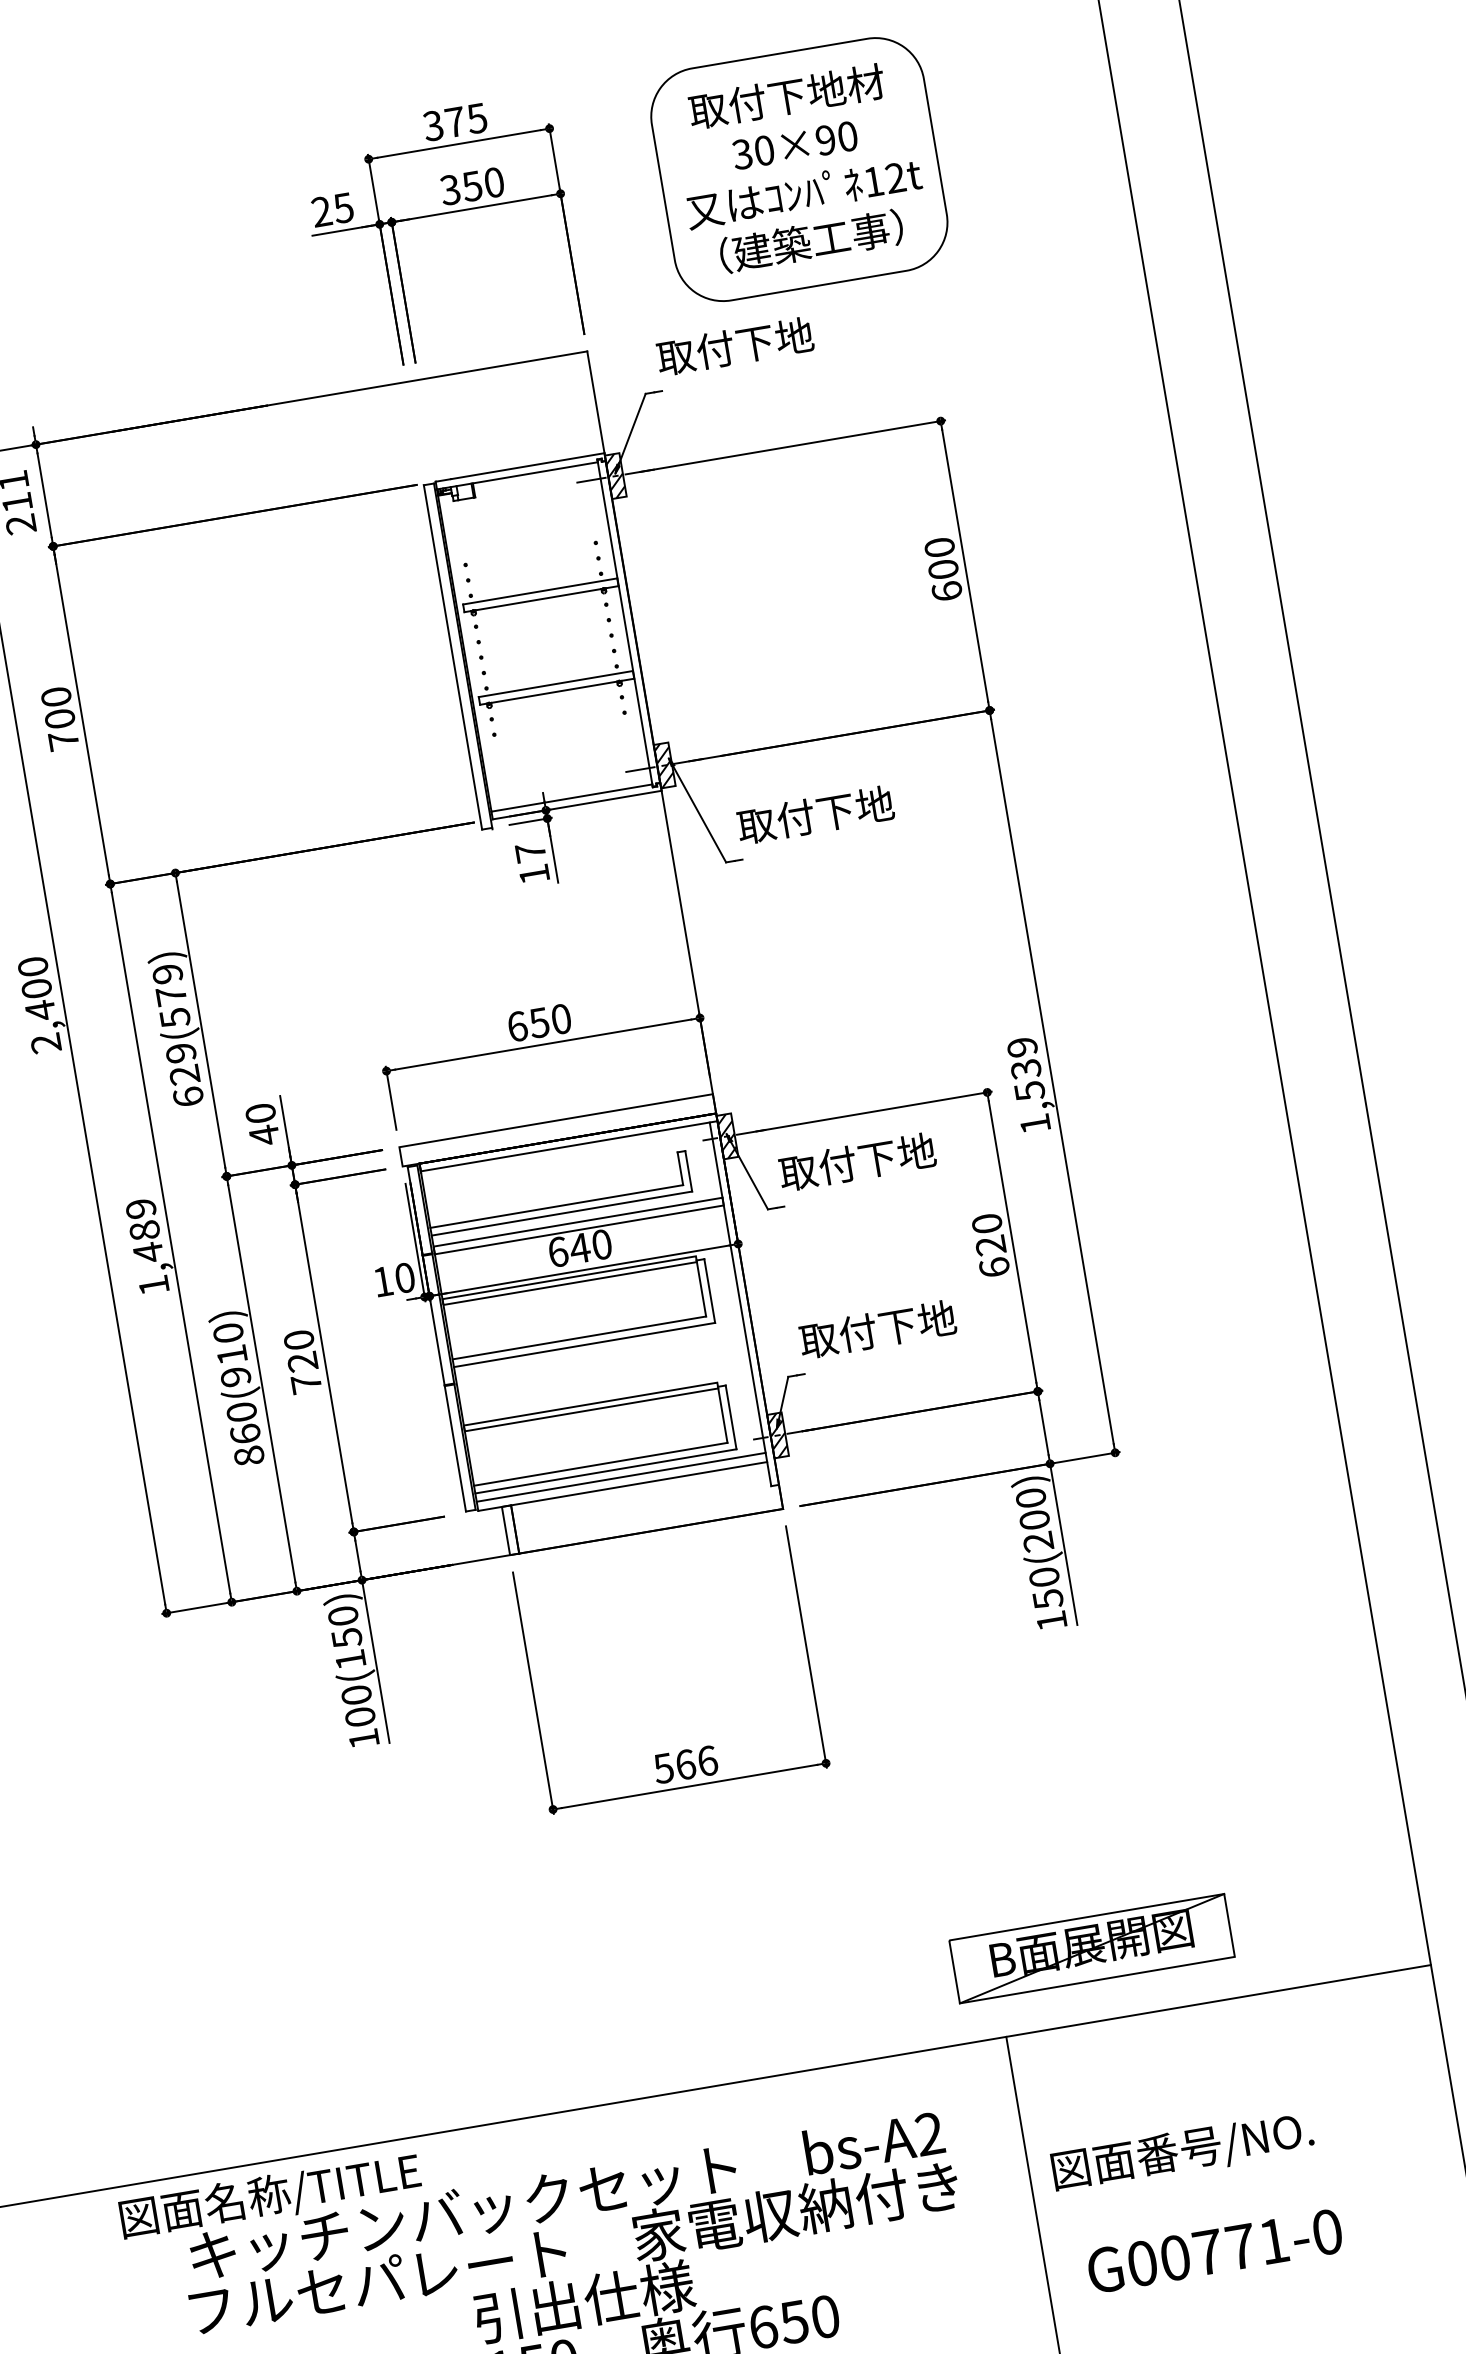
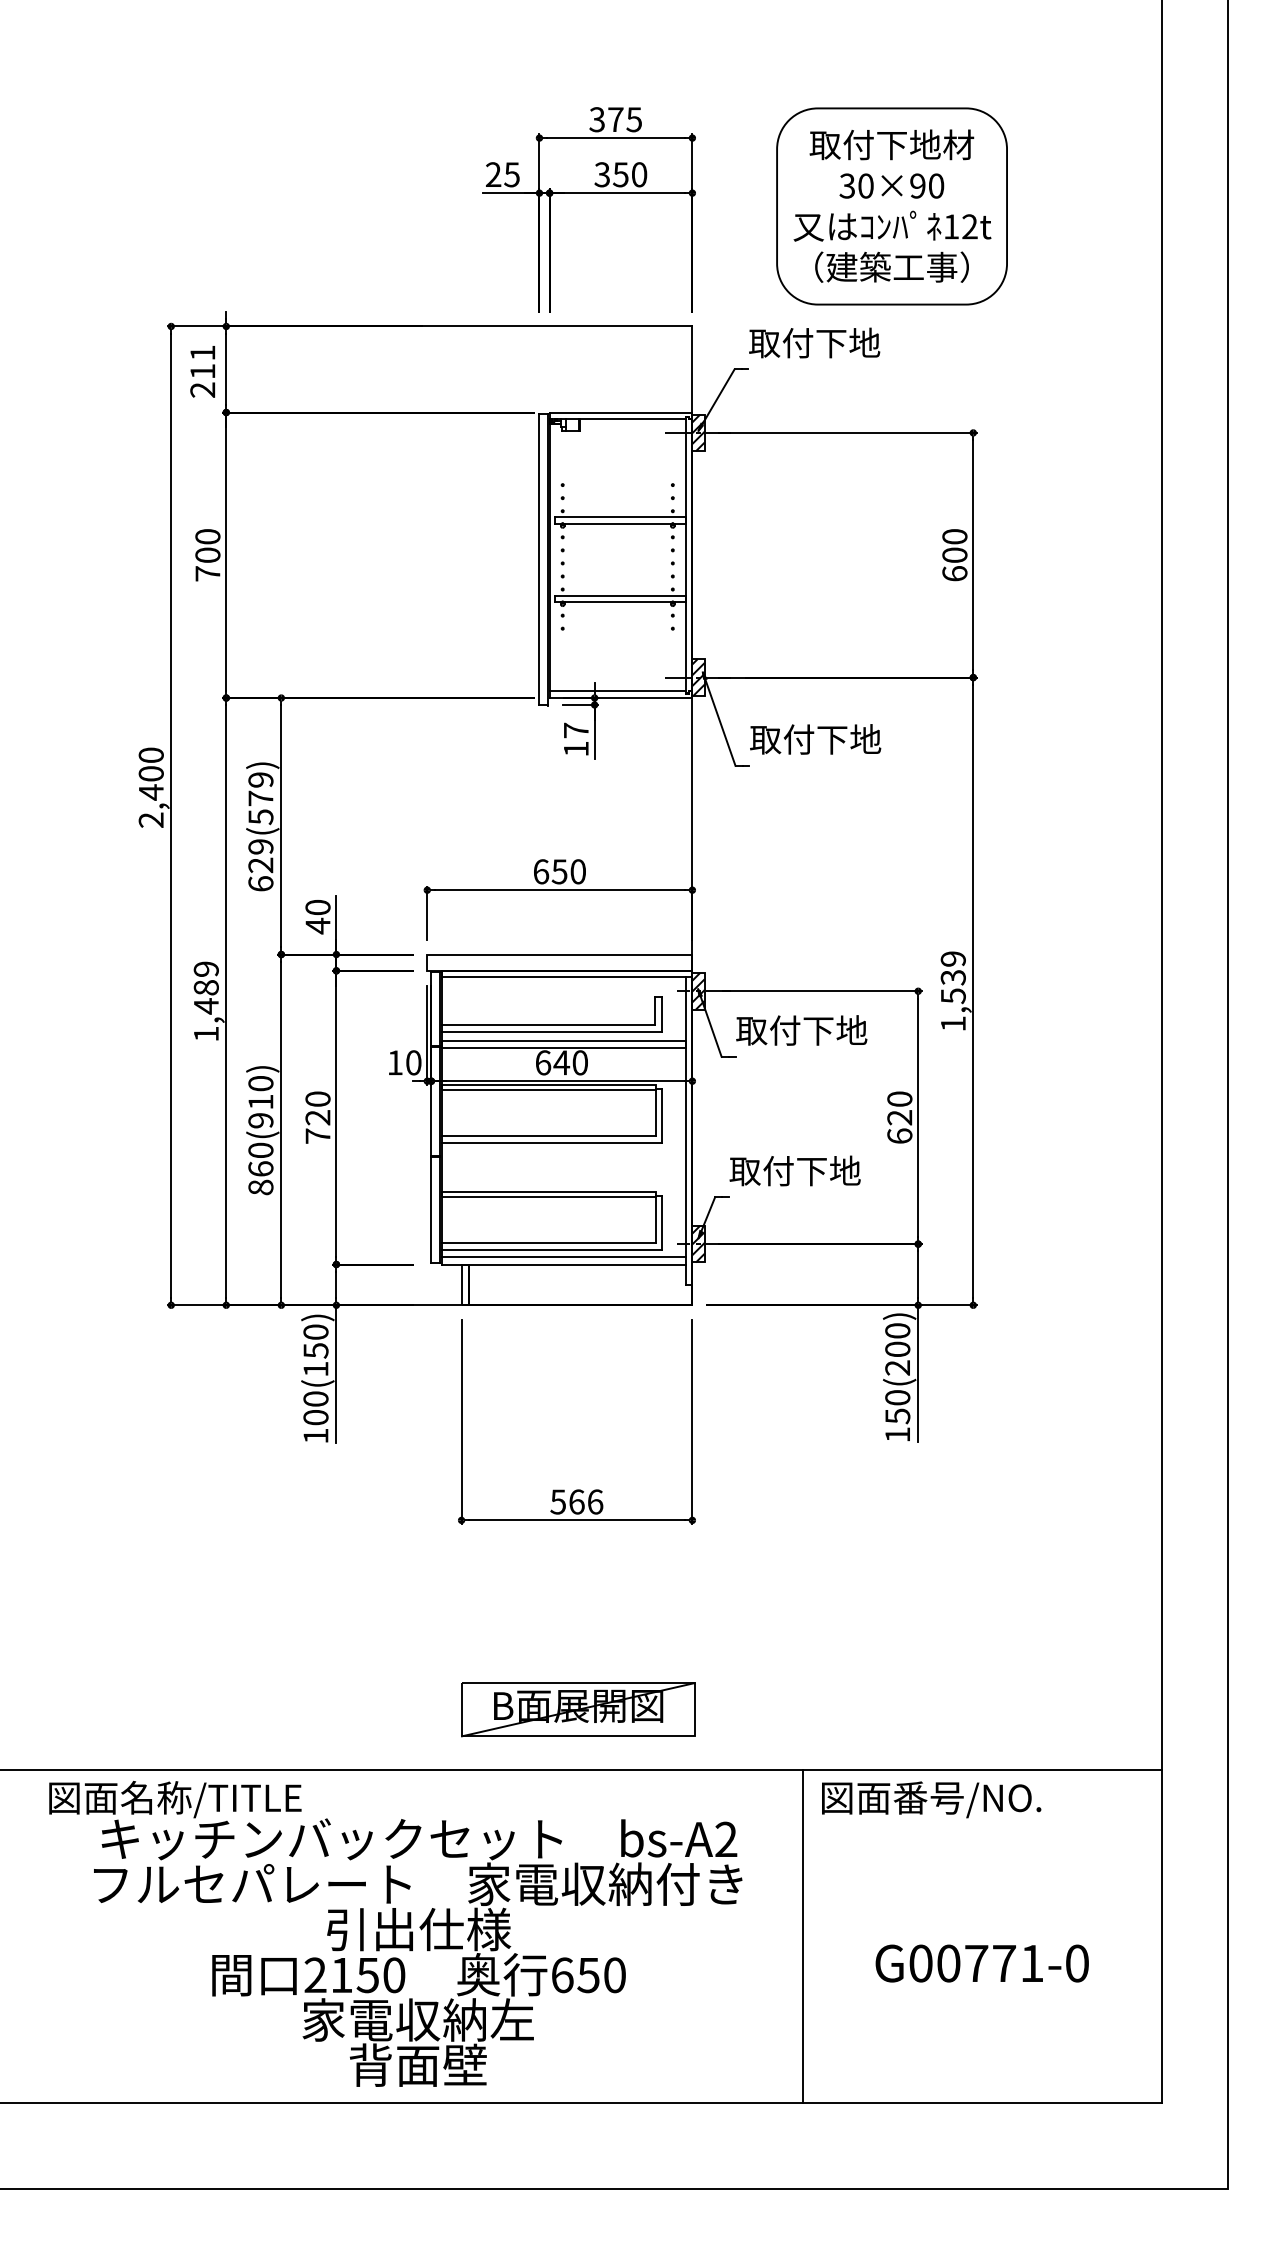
part: (1092, 1948) -> (578, 1709), moved
text: (1182, 2152) -> (931, 1799), moved
text: (1214, 2251) -> (981, 1963), moved

